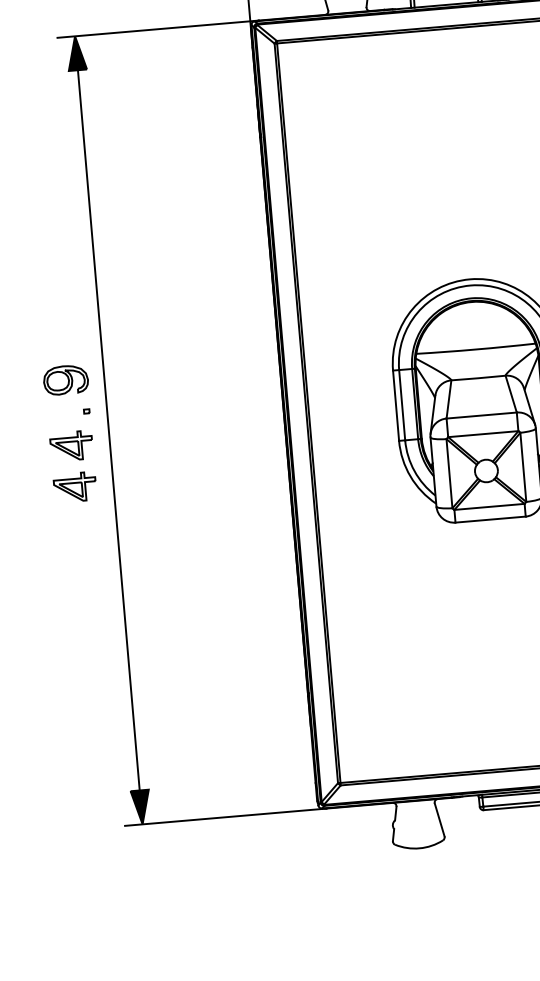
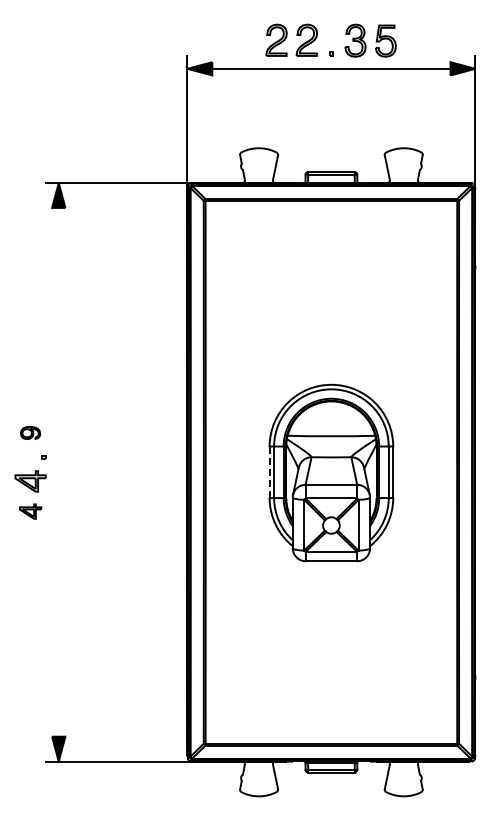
part: (65, 379) -> (30, 432), size x0.6
line: (395, 406) -> (269, 472), solid -> dashed
line: (108, 429) -> (58, 471), removed
part: (74, 487) -> (30, 511), size x0.7

